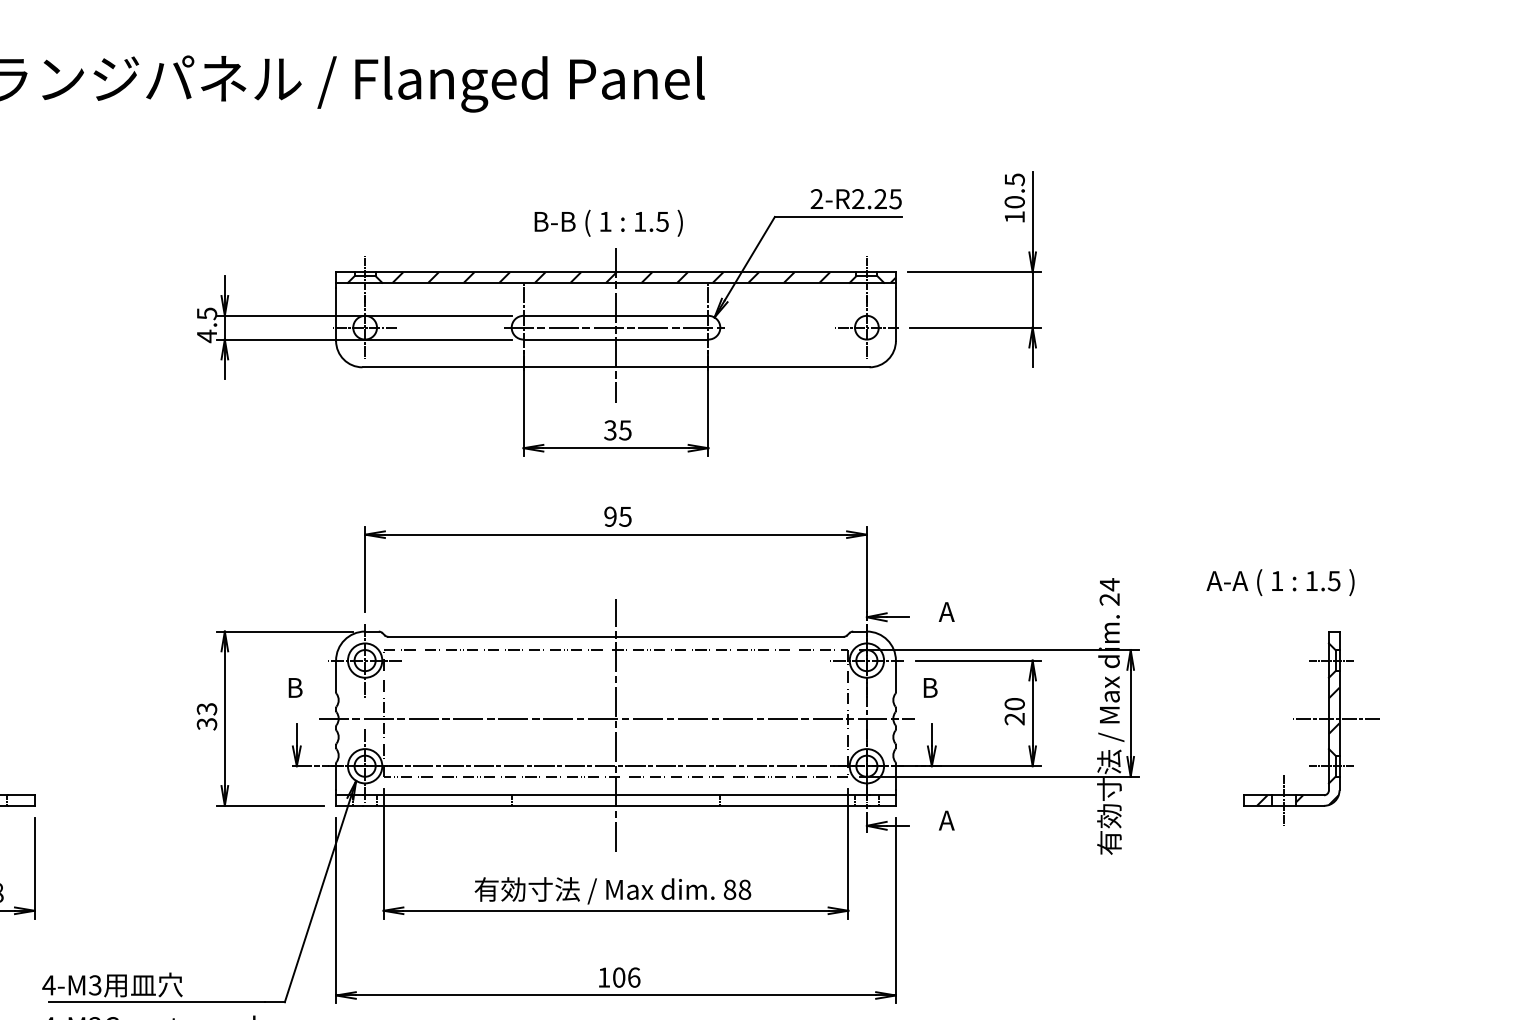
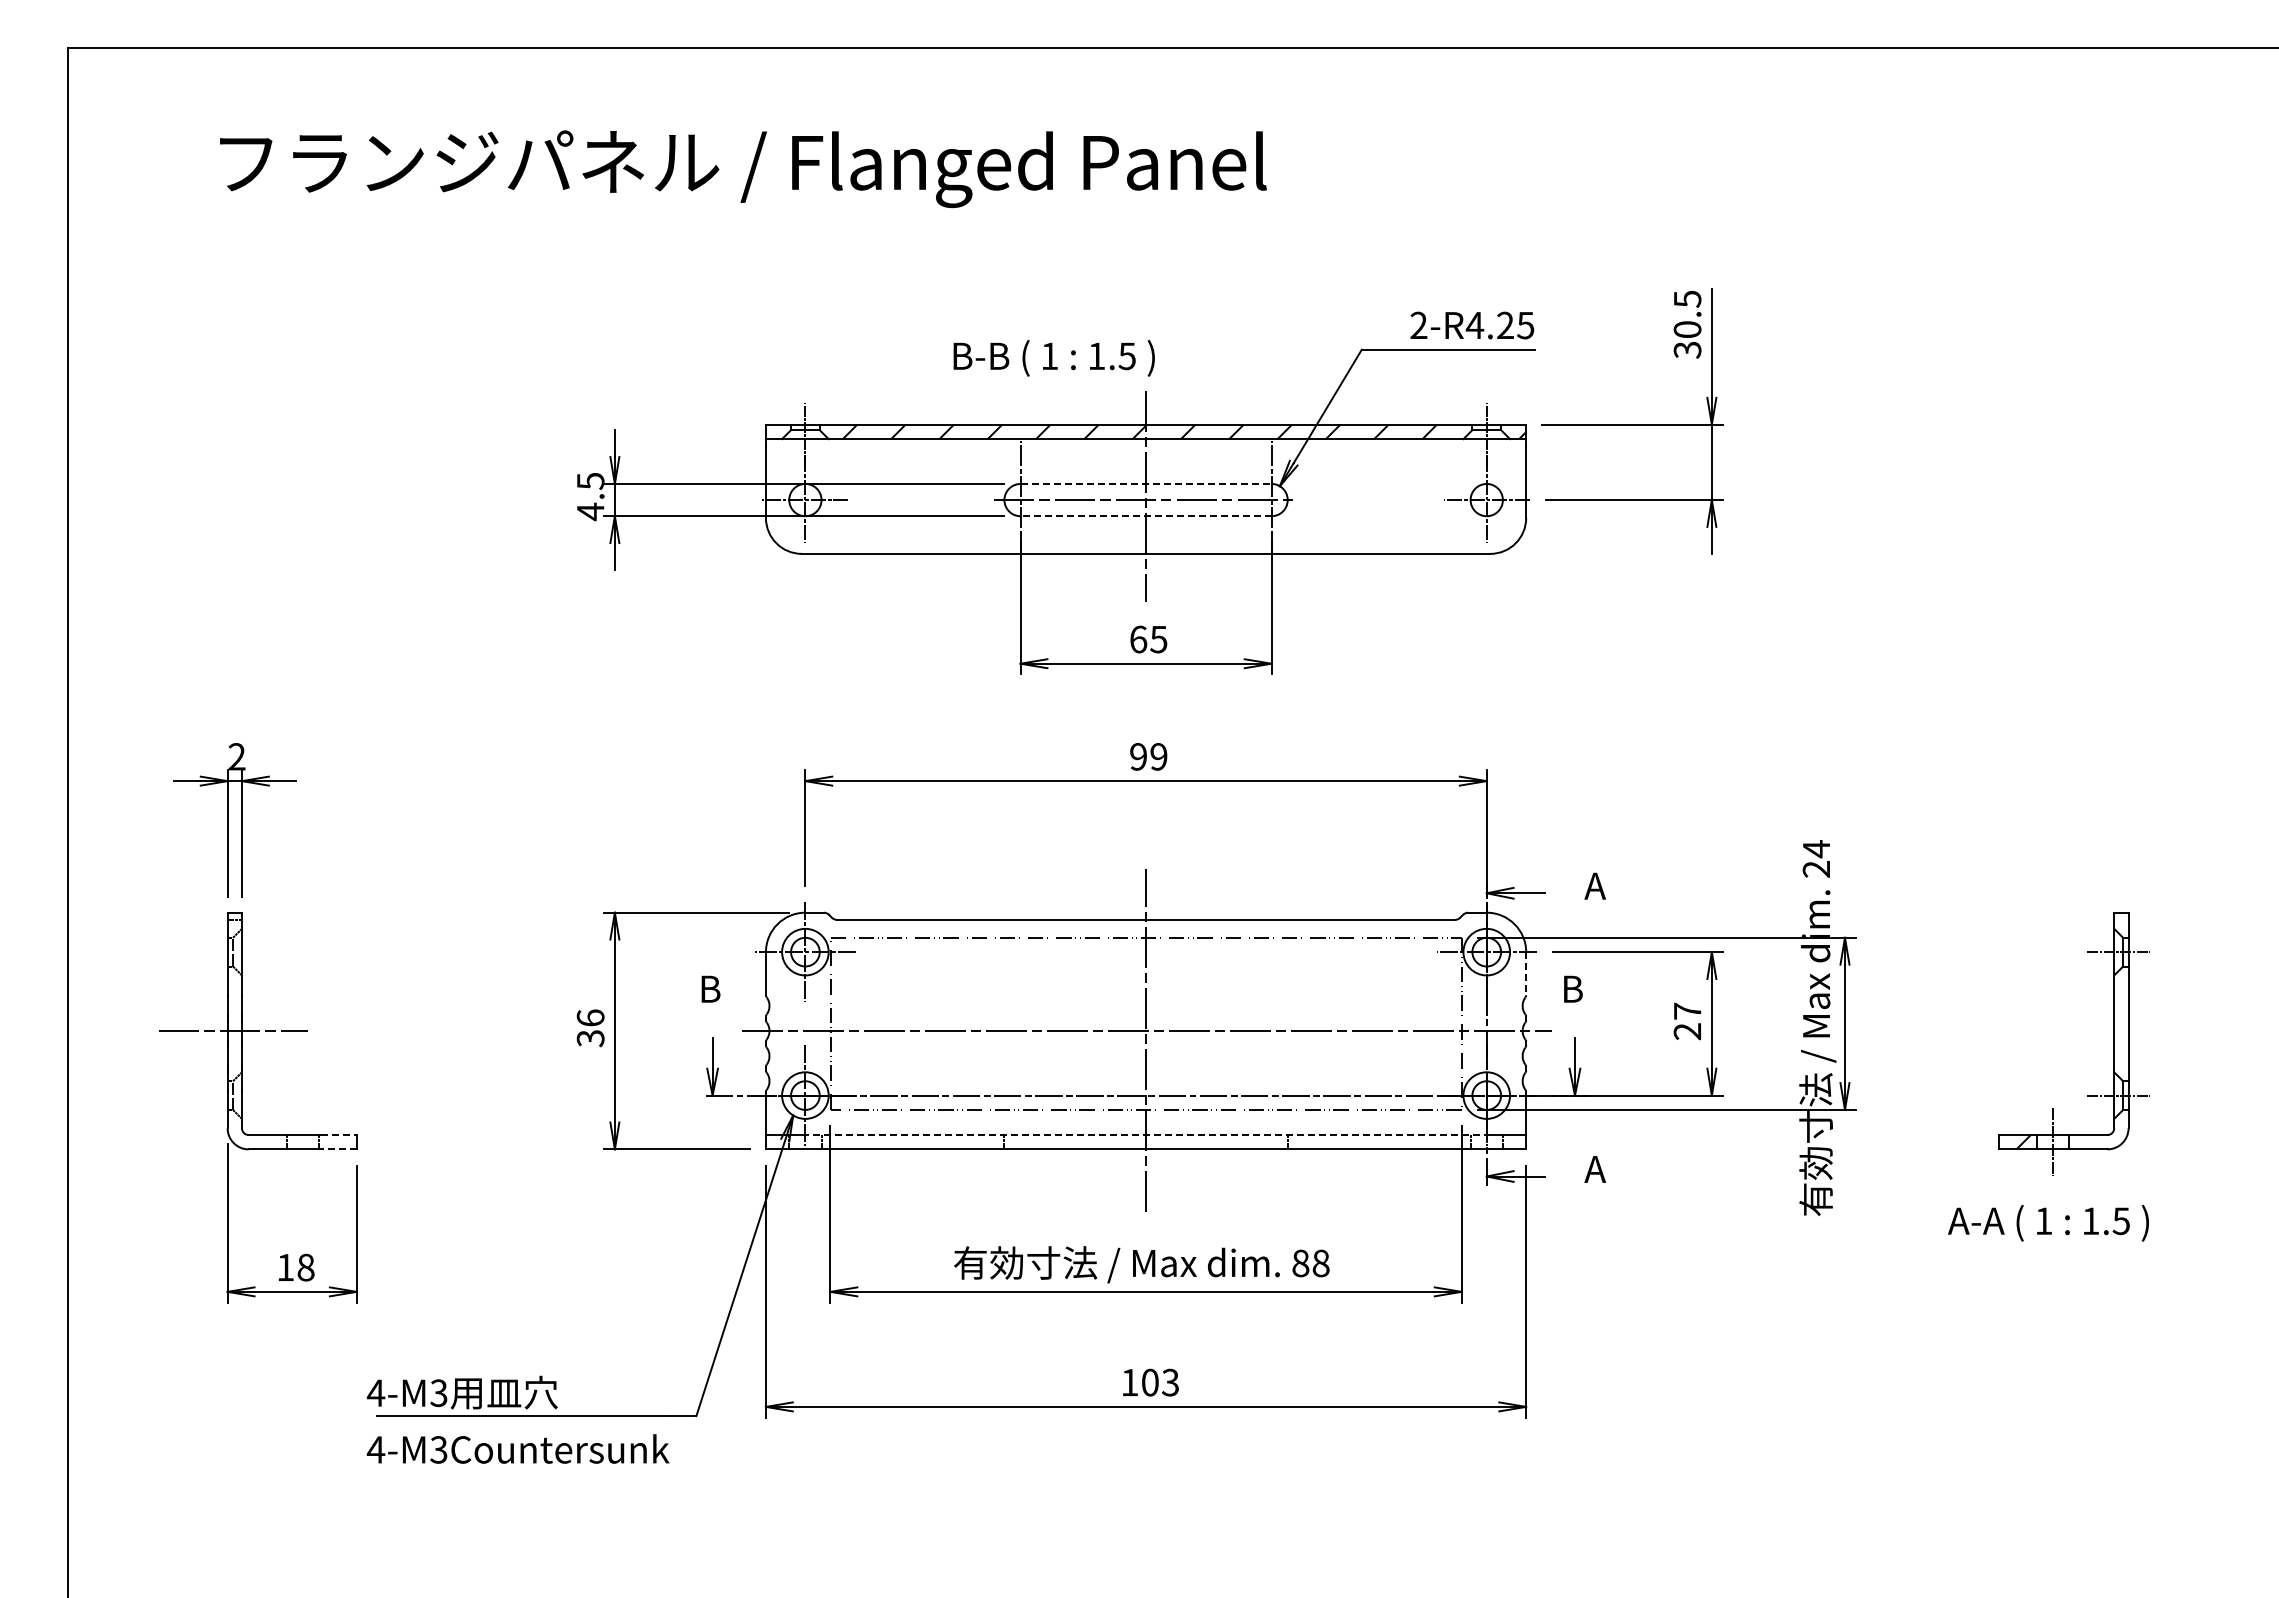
text: (857, 198) -> (1474, 324), 2-R2.25 -> 2-R4.25
text: (1014, 217) -> (1687, 350), 10.5 -> 30.5
text: (608, 223) -> (1053, 358), moved
line: (616, 315) -> (1146, 483), solid -> dashed
line: (616, 339) -> (1146, 516), solid -> dashed
text: (610, 430) -> (1138, 639), 35 -> 65
text: (625, 516) -> (1158, 756), 95 -> 99
text: (1280, 582) -> (2048, 1222), moved
line: (896, 676) -> (1526, 973), solid -> dashed
text: (1014, 703) -> (1687, 1010), 20 -> 27
text: (206, 708) -> (590, 1017), 33 -> 36
hatch: (1334, 710) -> (2121, 1020), removed
line: (1335, 719) -> (2123, 1031), removed
line: (21, 795) -> (338, 1135), solid -> dashed
line: (616, 795) -> (1146, 1135), solid -> dashed
hatch: (1317, 800) -> (2098, 1141), removed
line: (21, 805) -> (338, 1149), solid -> dashed
text: (634, 977) -> (1170, 1382), 106 -> 103

